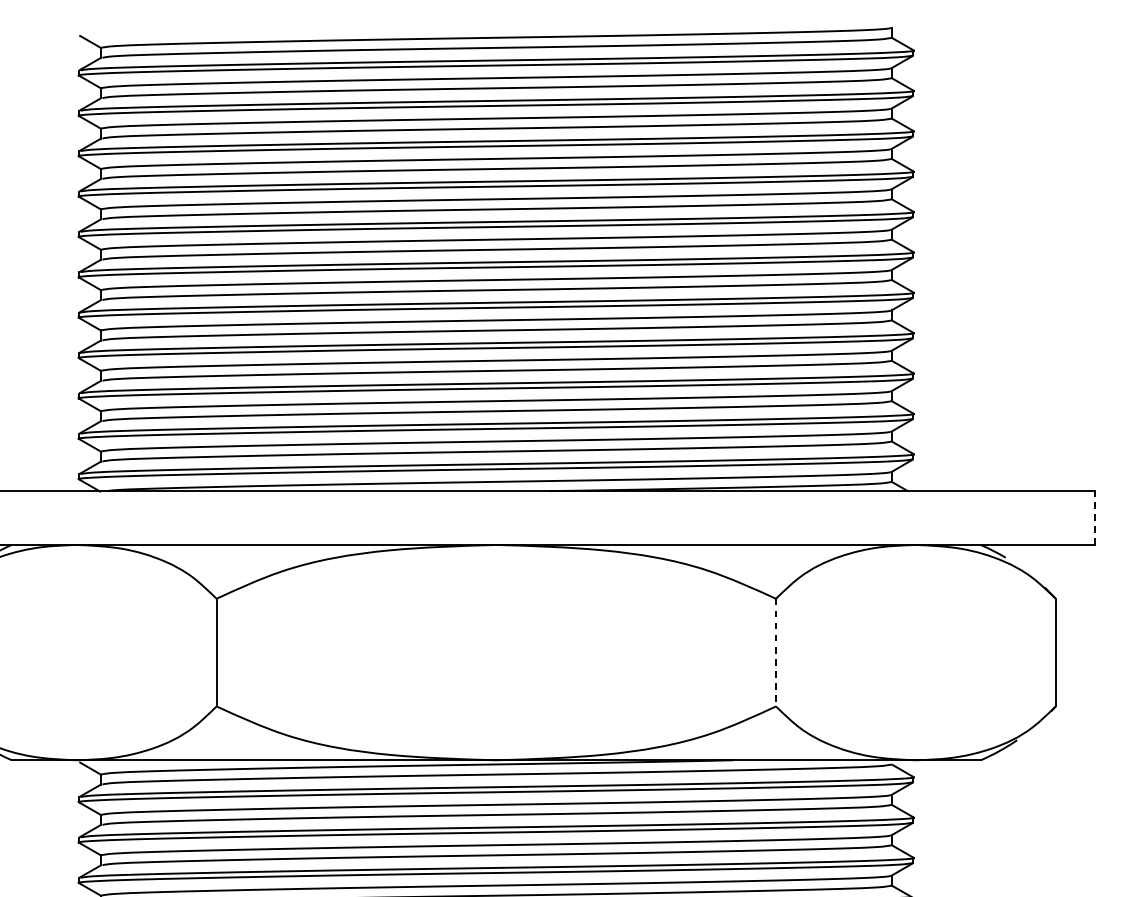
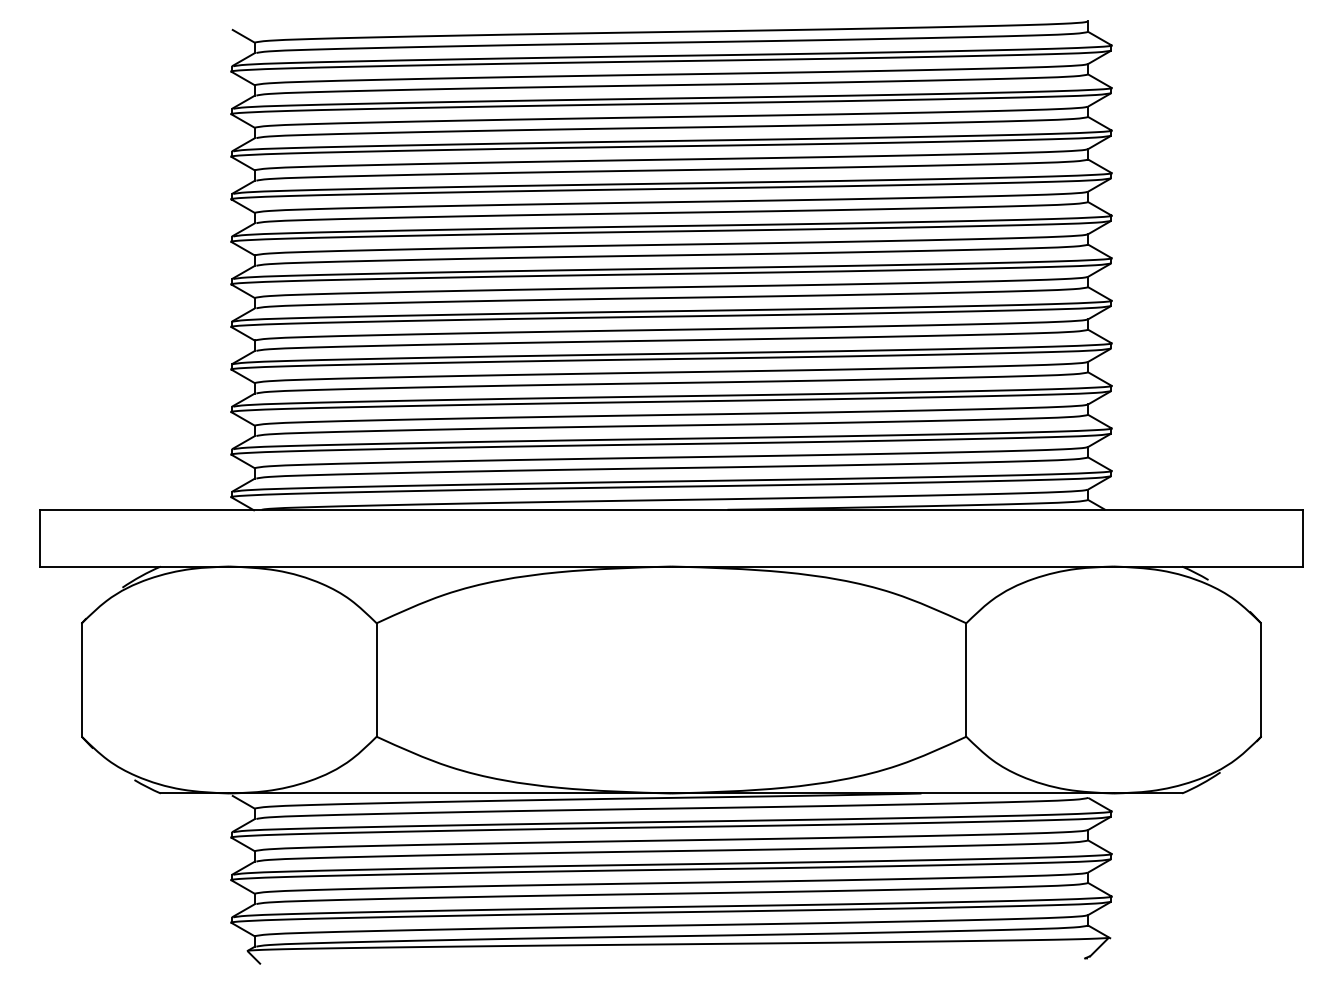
line: (1094, 517) -> (1302, 537), dashed -> solid
line: (776, 653) -> (966, 680), dashed -> solid

